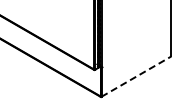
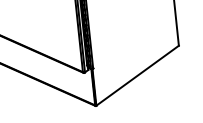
line: (136, 76) -> (137, 75), dashed -> solid

